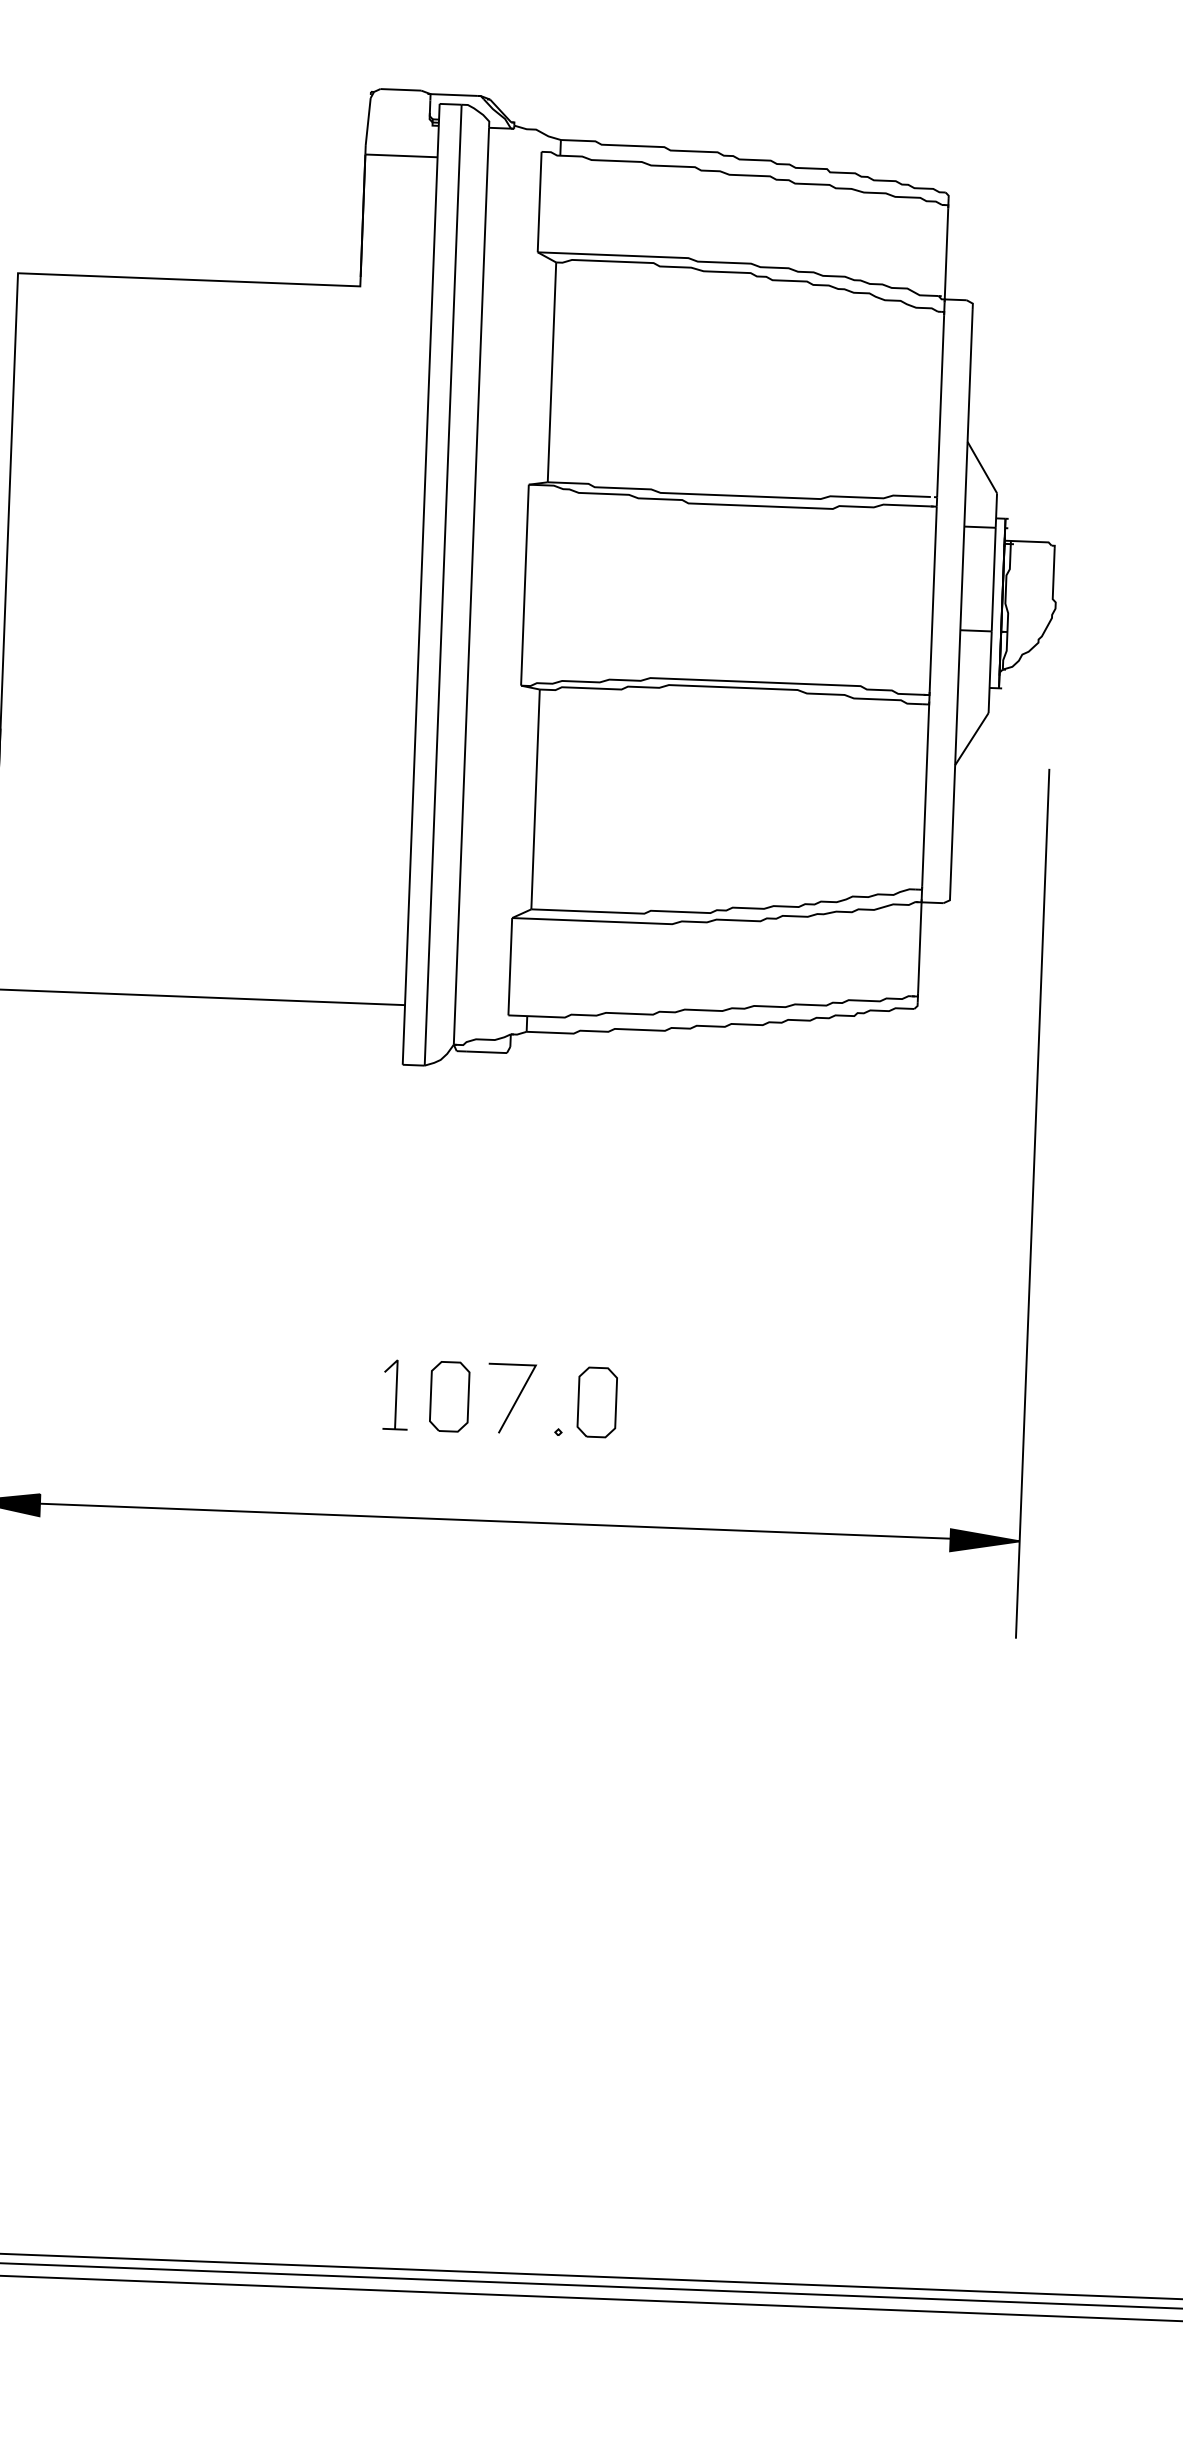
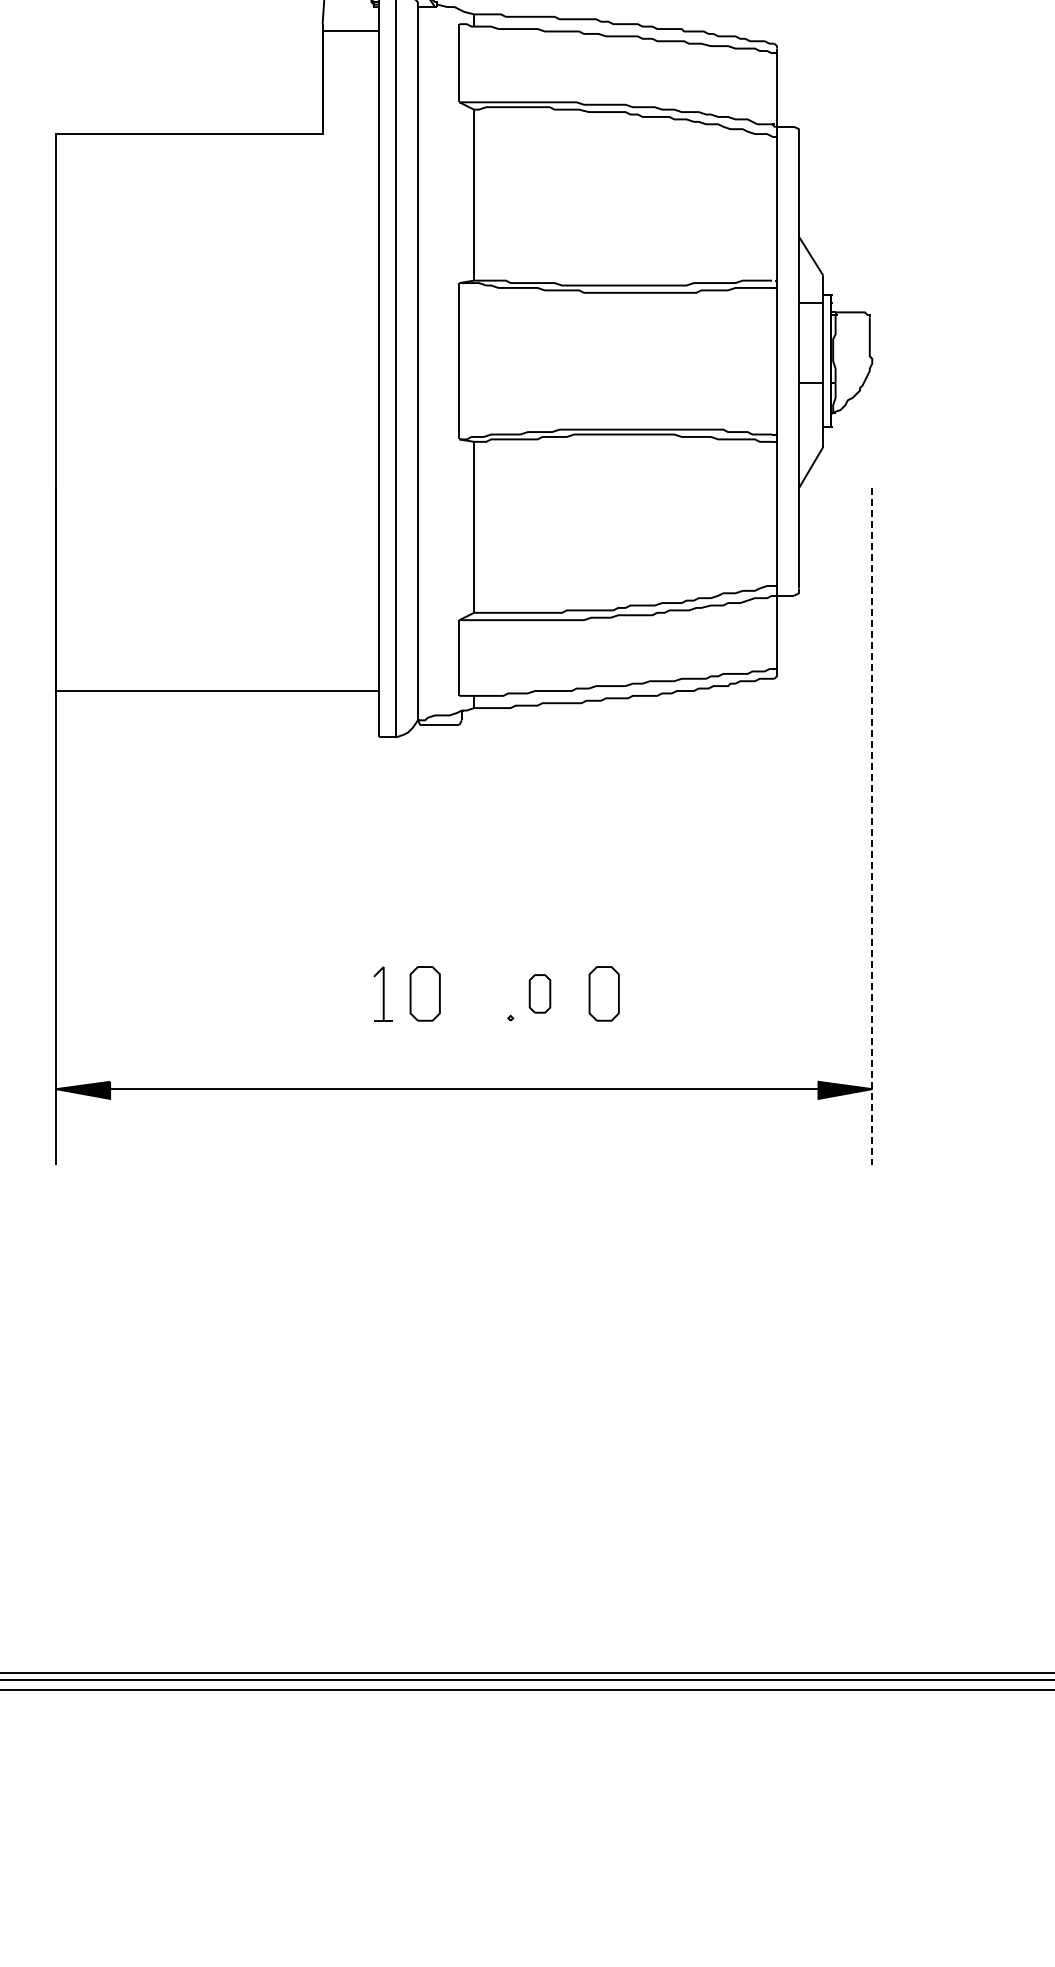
line: (1032, 1204) -> (872, 827), solid -> dashed
line: (514, 1401) -> (475, 995), removed
part: (596, 1401) -> (539, 993), size x0.7
part: (678, 1405) -> (603, 993), added

